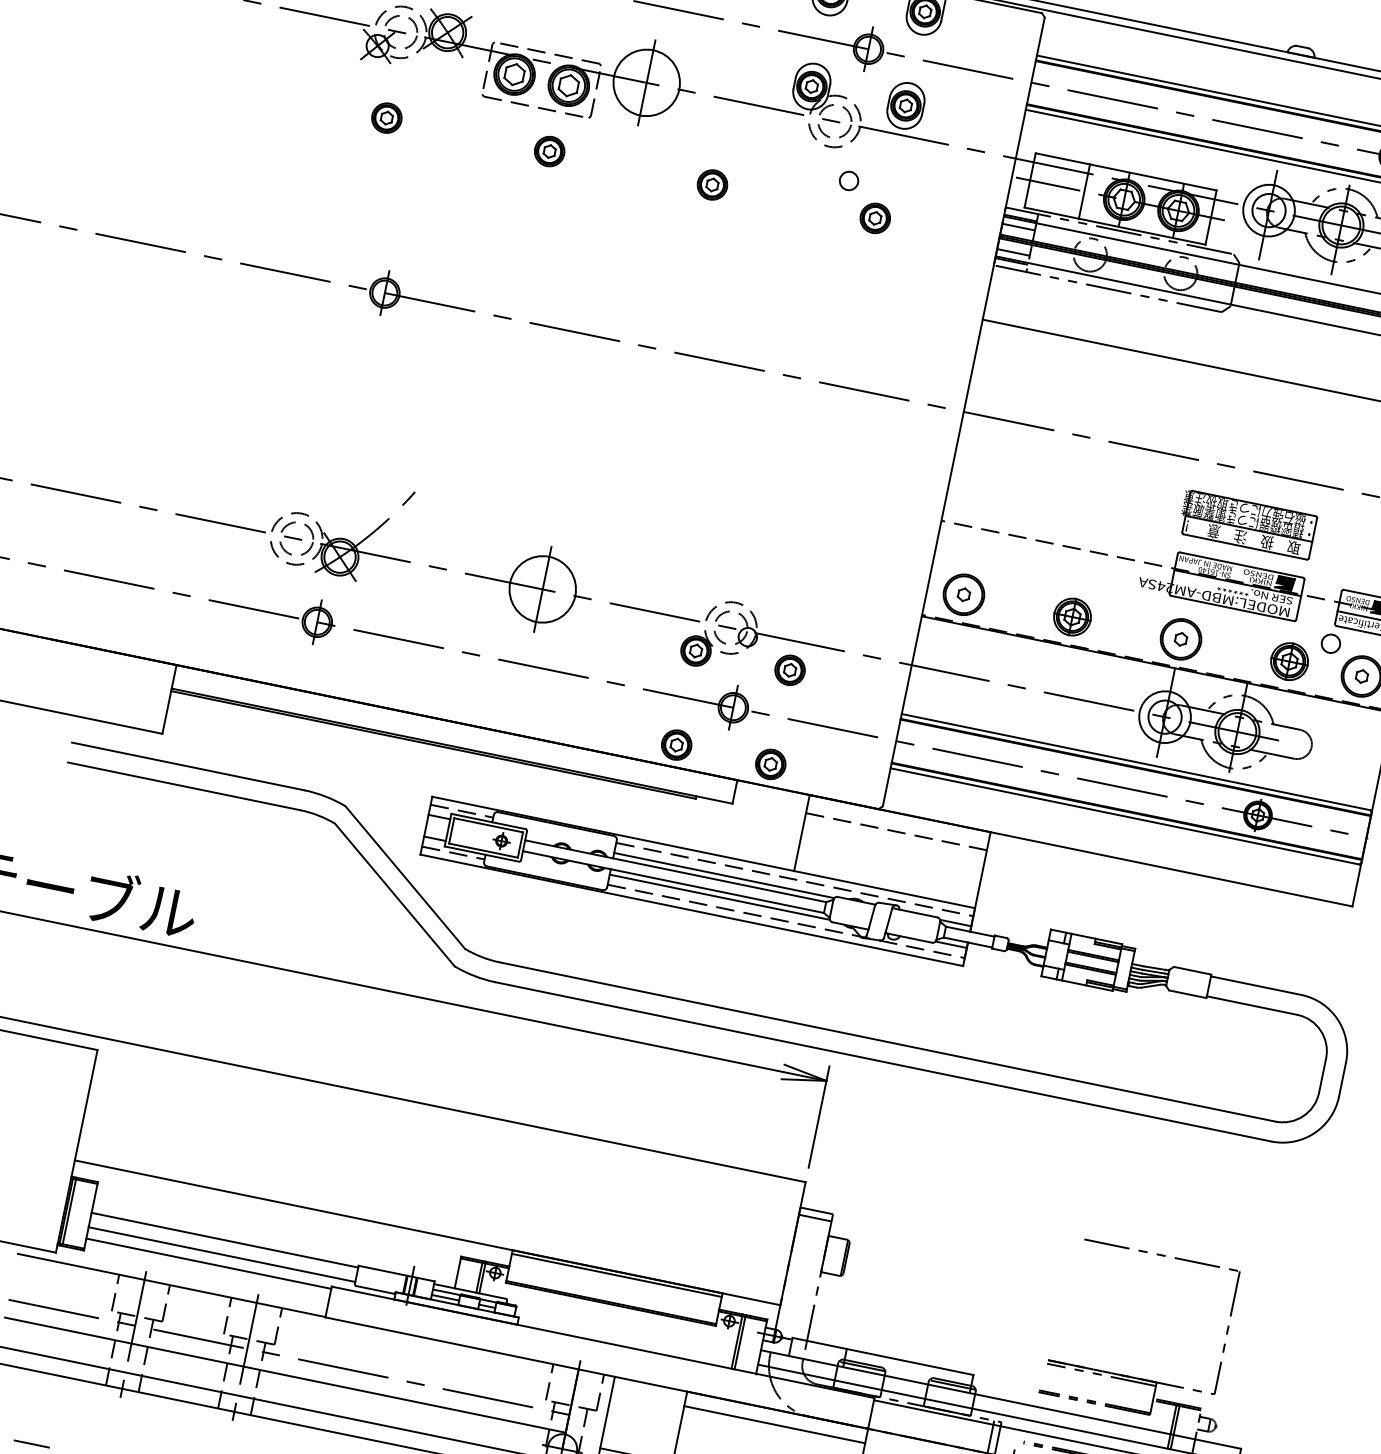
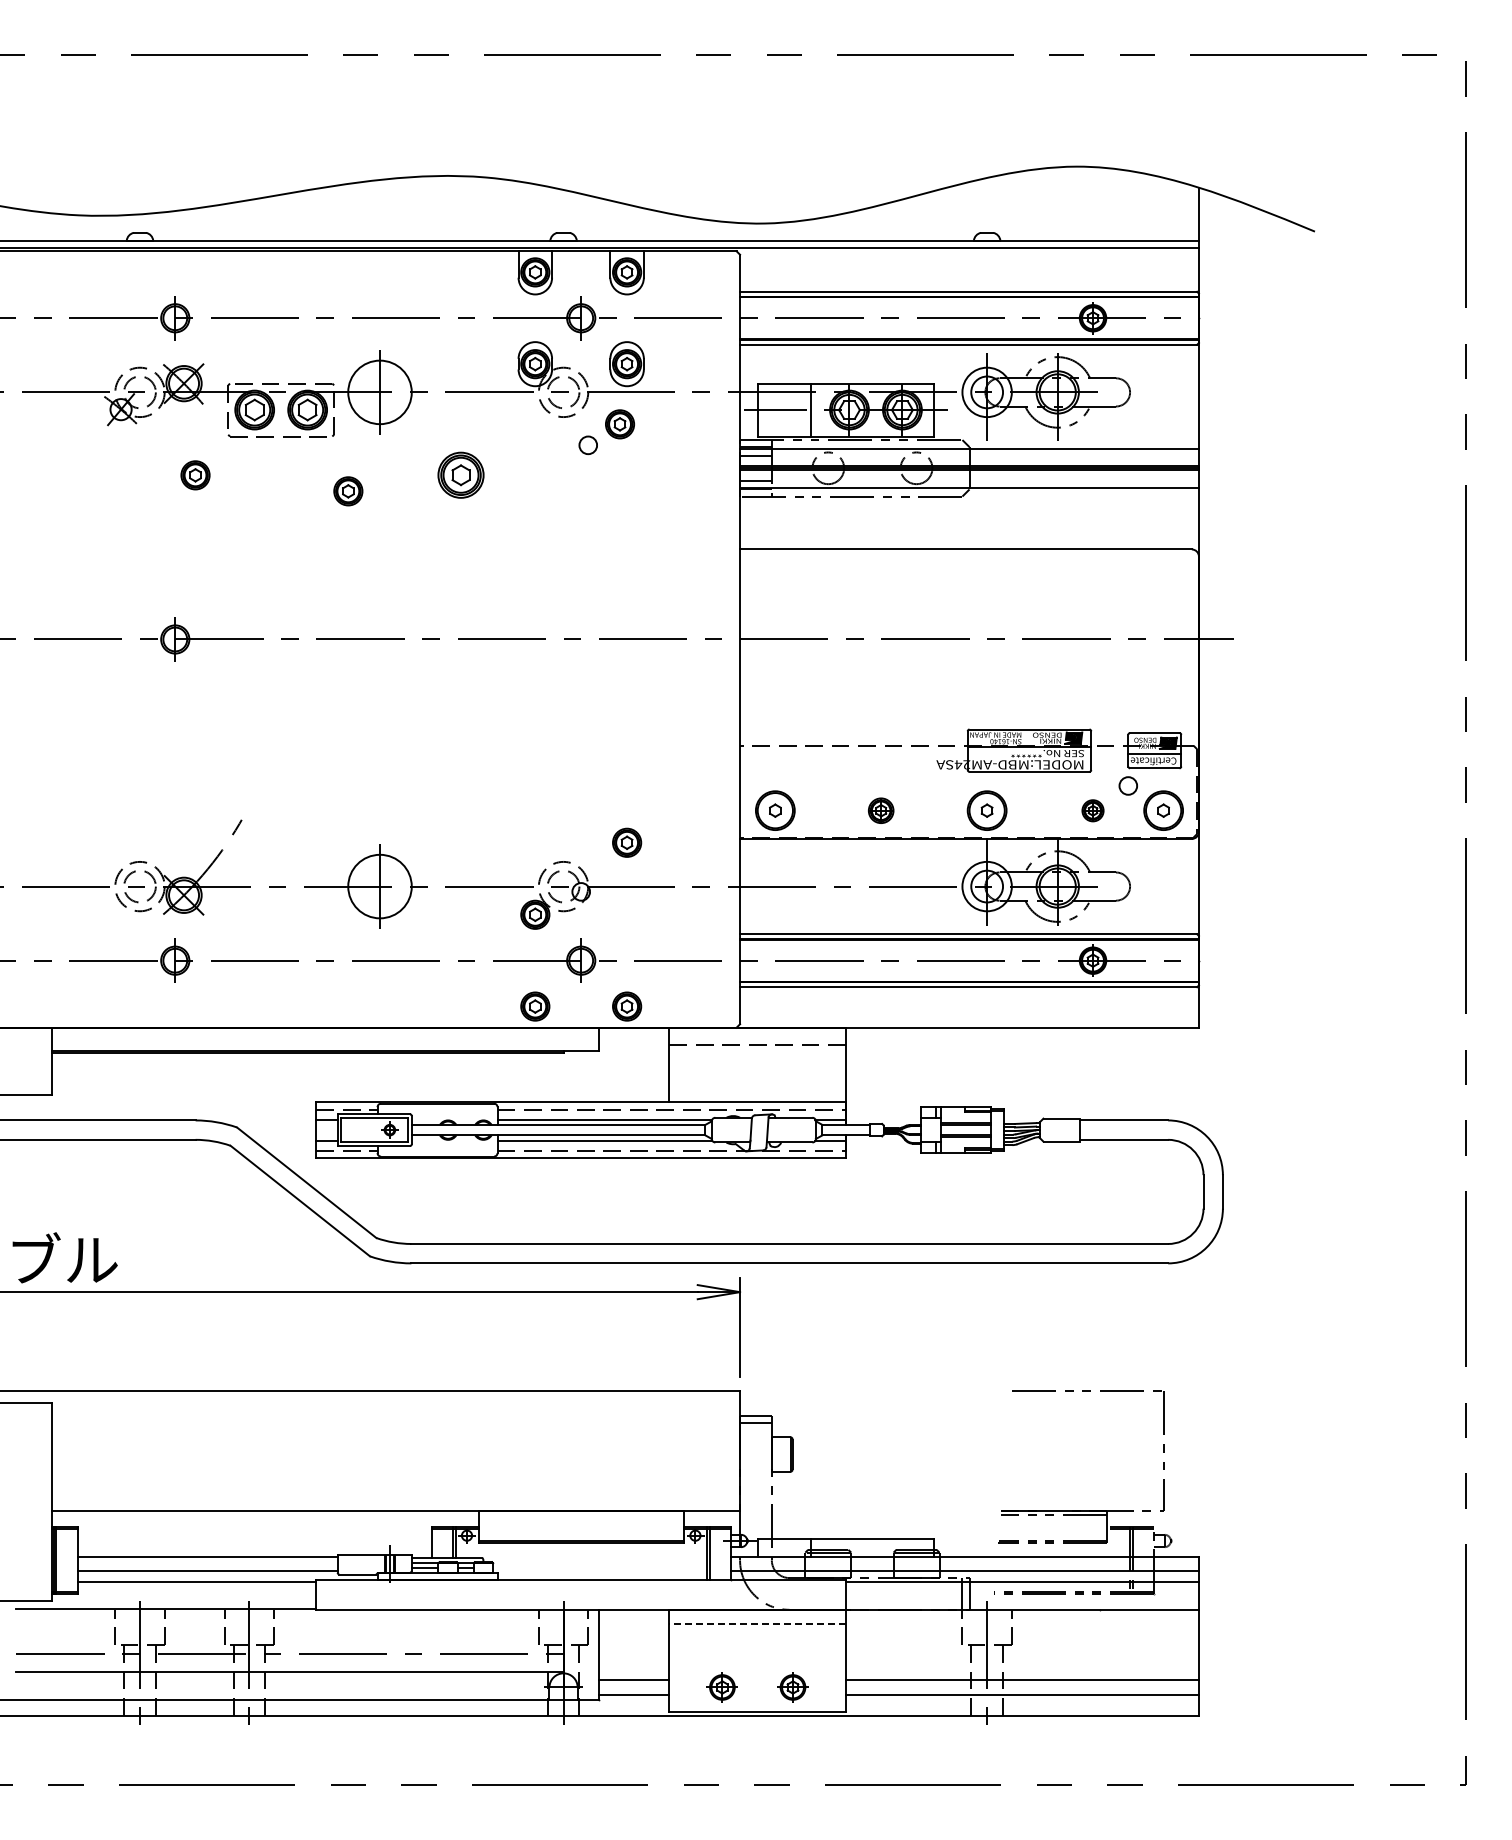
part: (386, 118) -> (195, 475), moved
part: (549, 151) -> (348, 491), moved
part: (712, 185) -> (461, 475), size x1.6
part: (874, 218) -> (619, 424), moved
part: (1247, 524) -> (1027, 690), removed
part: (1071, 616) -> (880, 810), size x0.7
part: (1289, 661) -> (1092, 810), size x0.6
part: (790, 670) -> (627, 842), moved
line: (616, 1275) -> (580, 1514), removed
line: (774, 1424) -> (757, 1623), solid -> dashed

